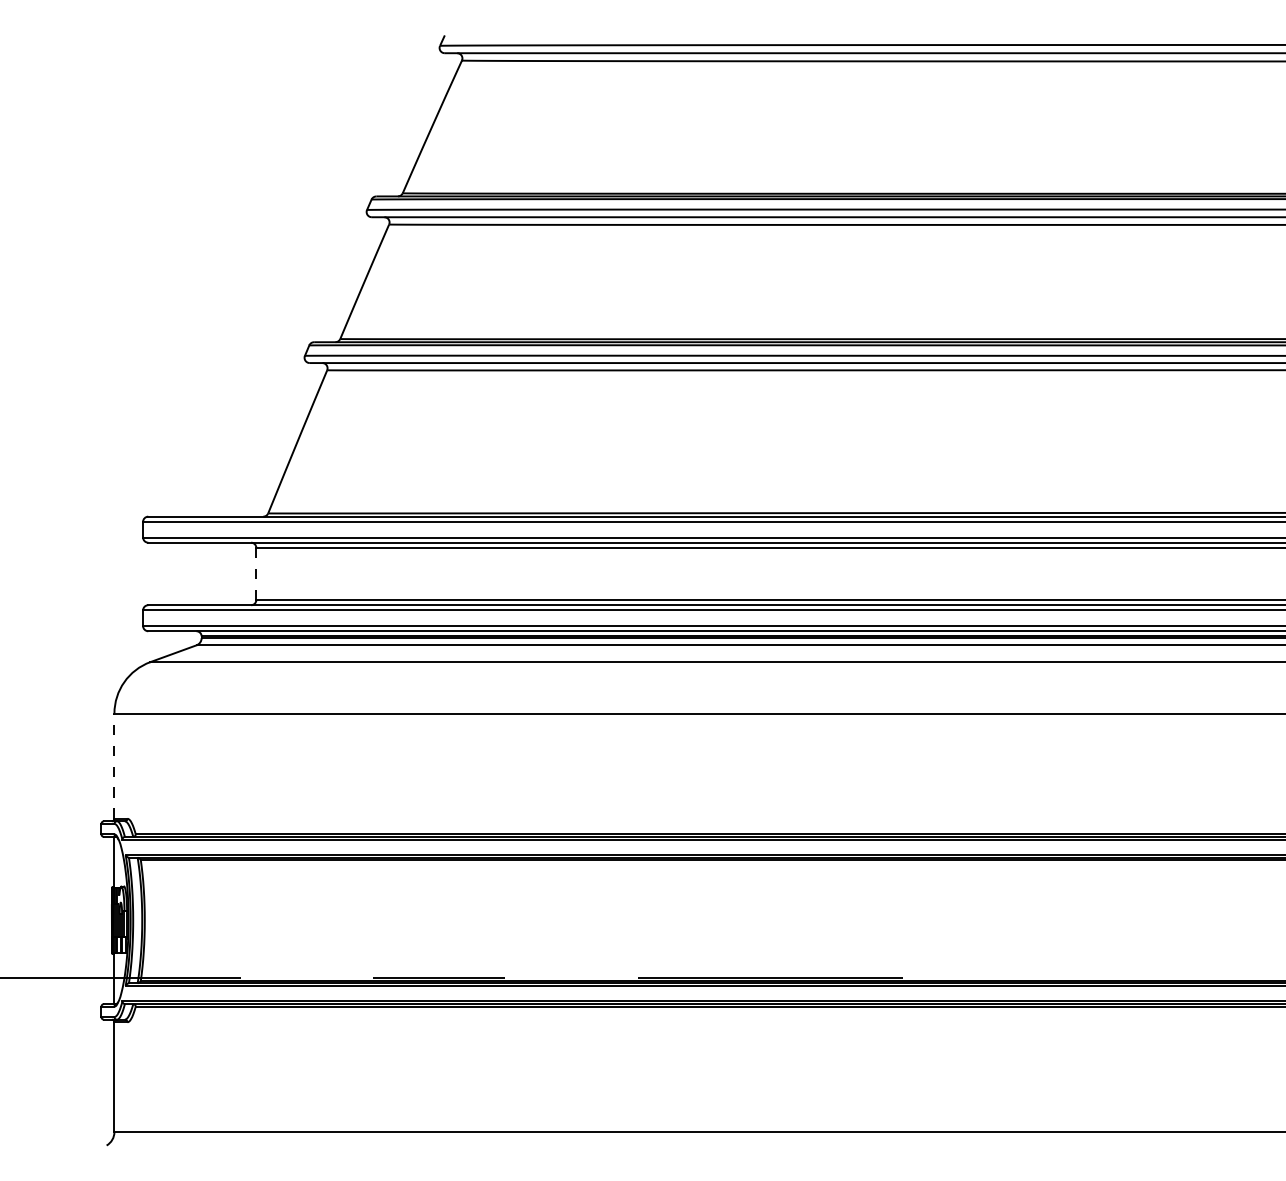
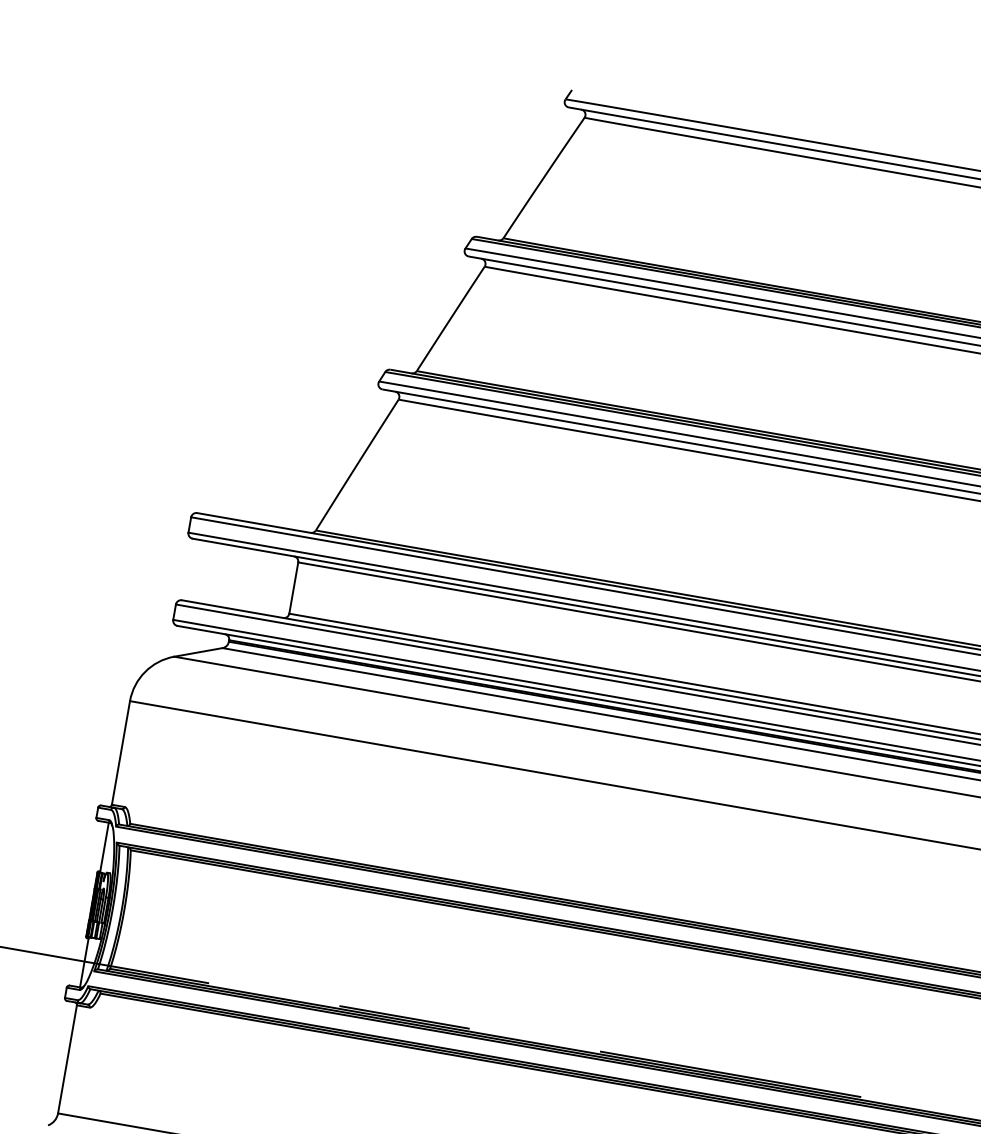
line: (256, 574) -> (293, 588), dashed -> solid
line: (114, 766) -> (120, 753), dashed -> solid

